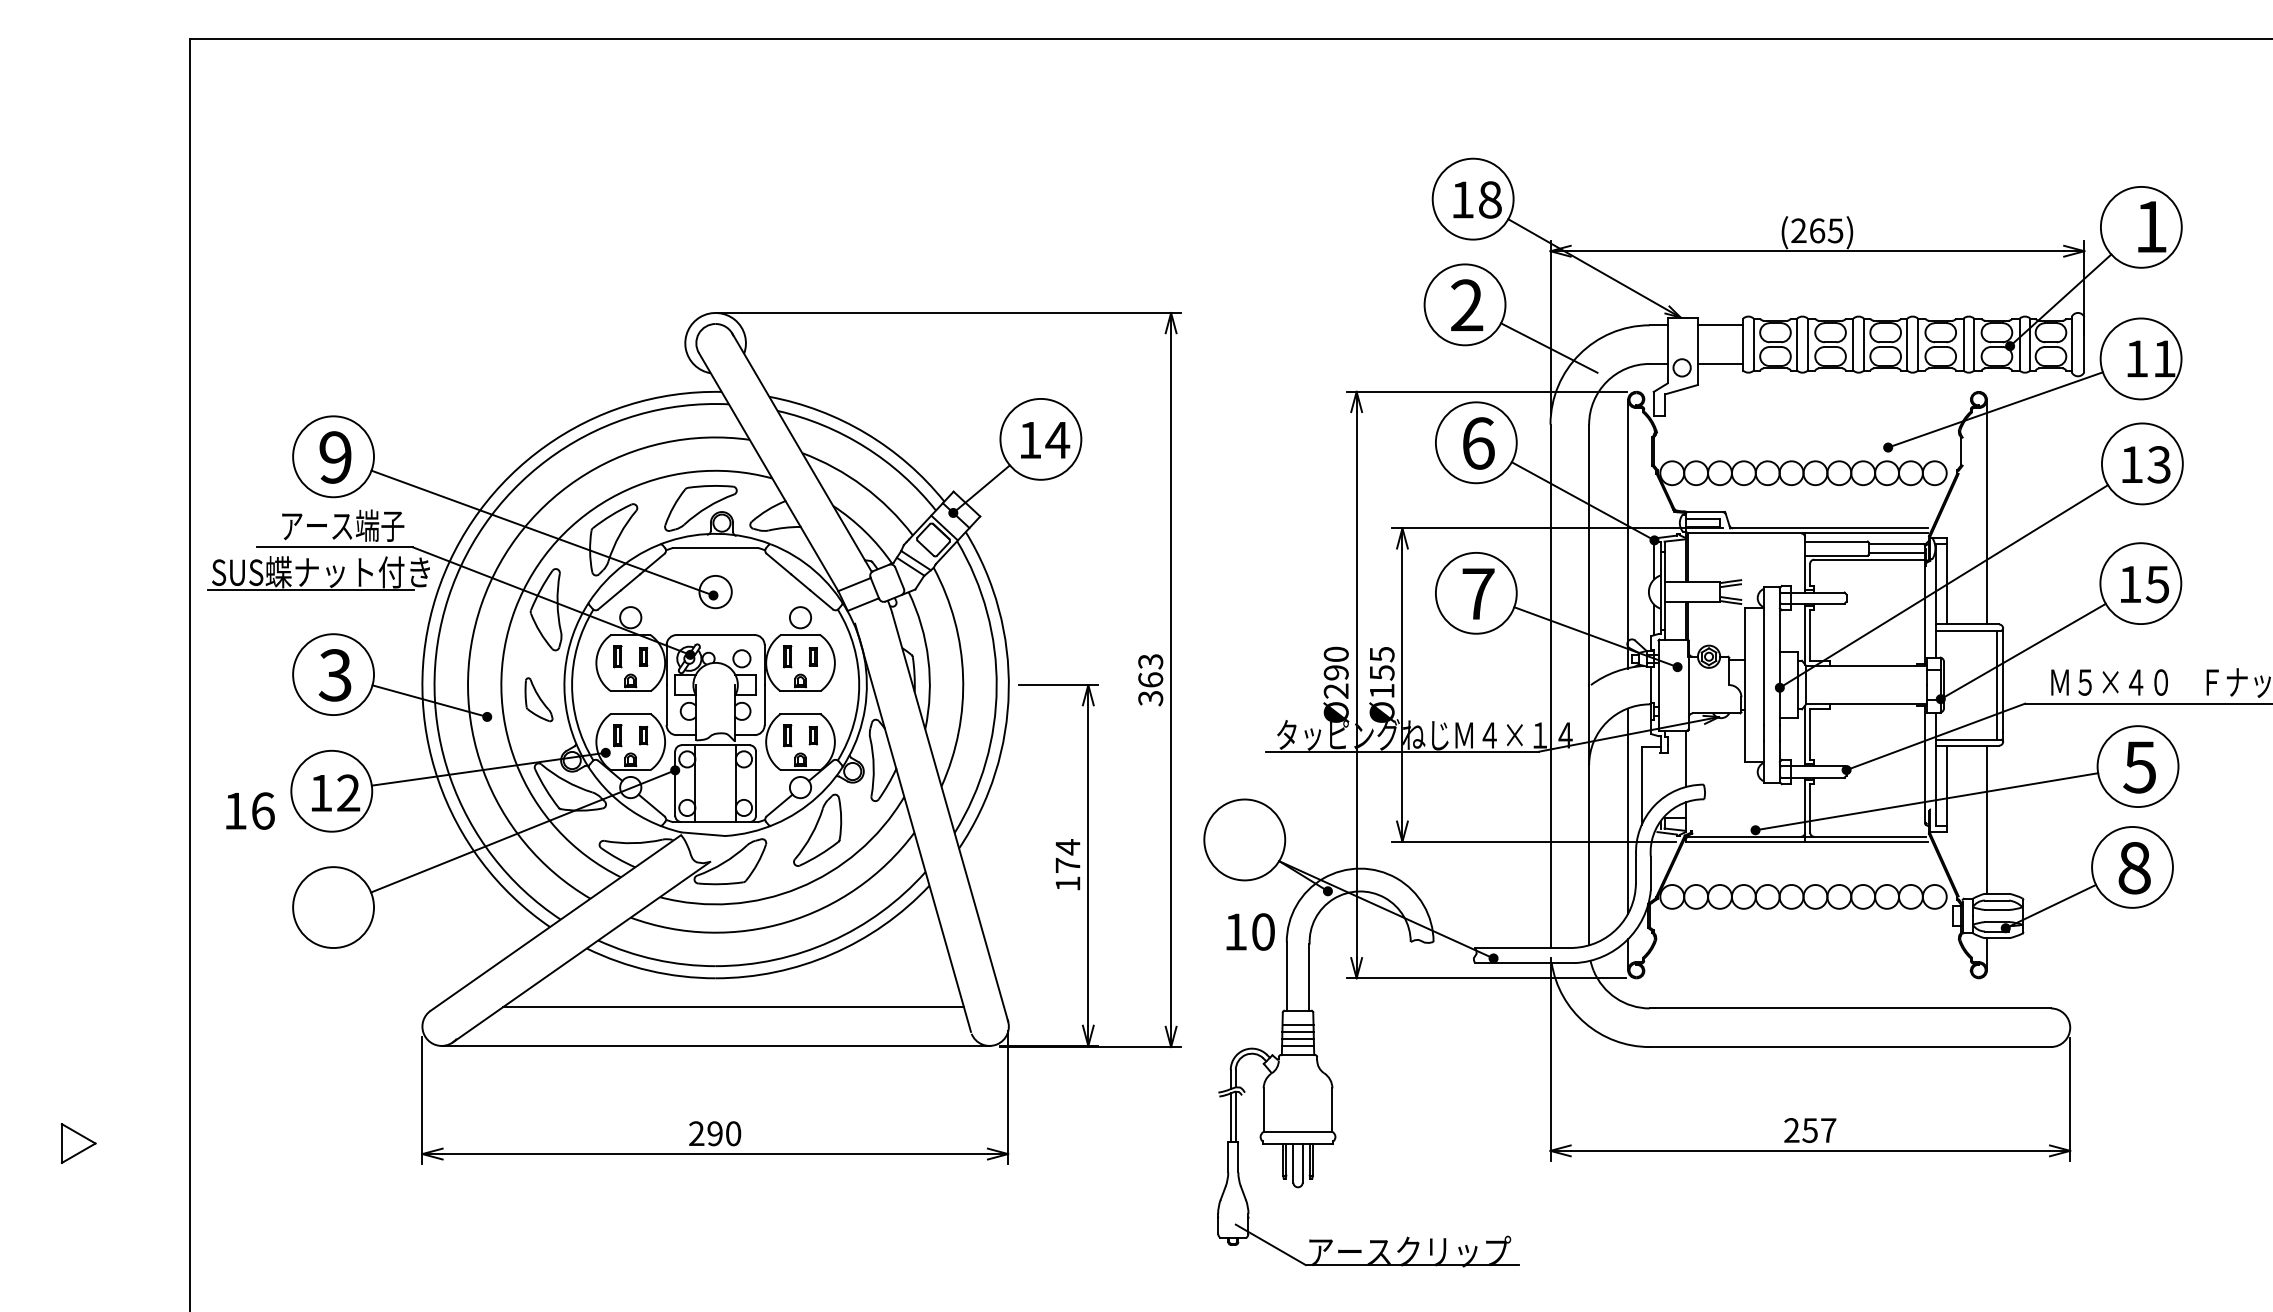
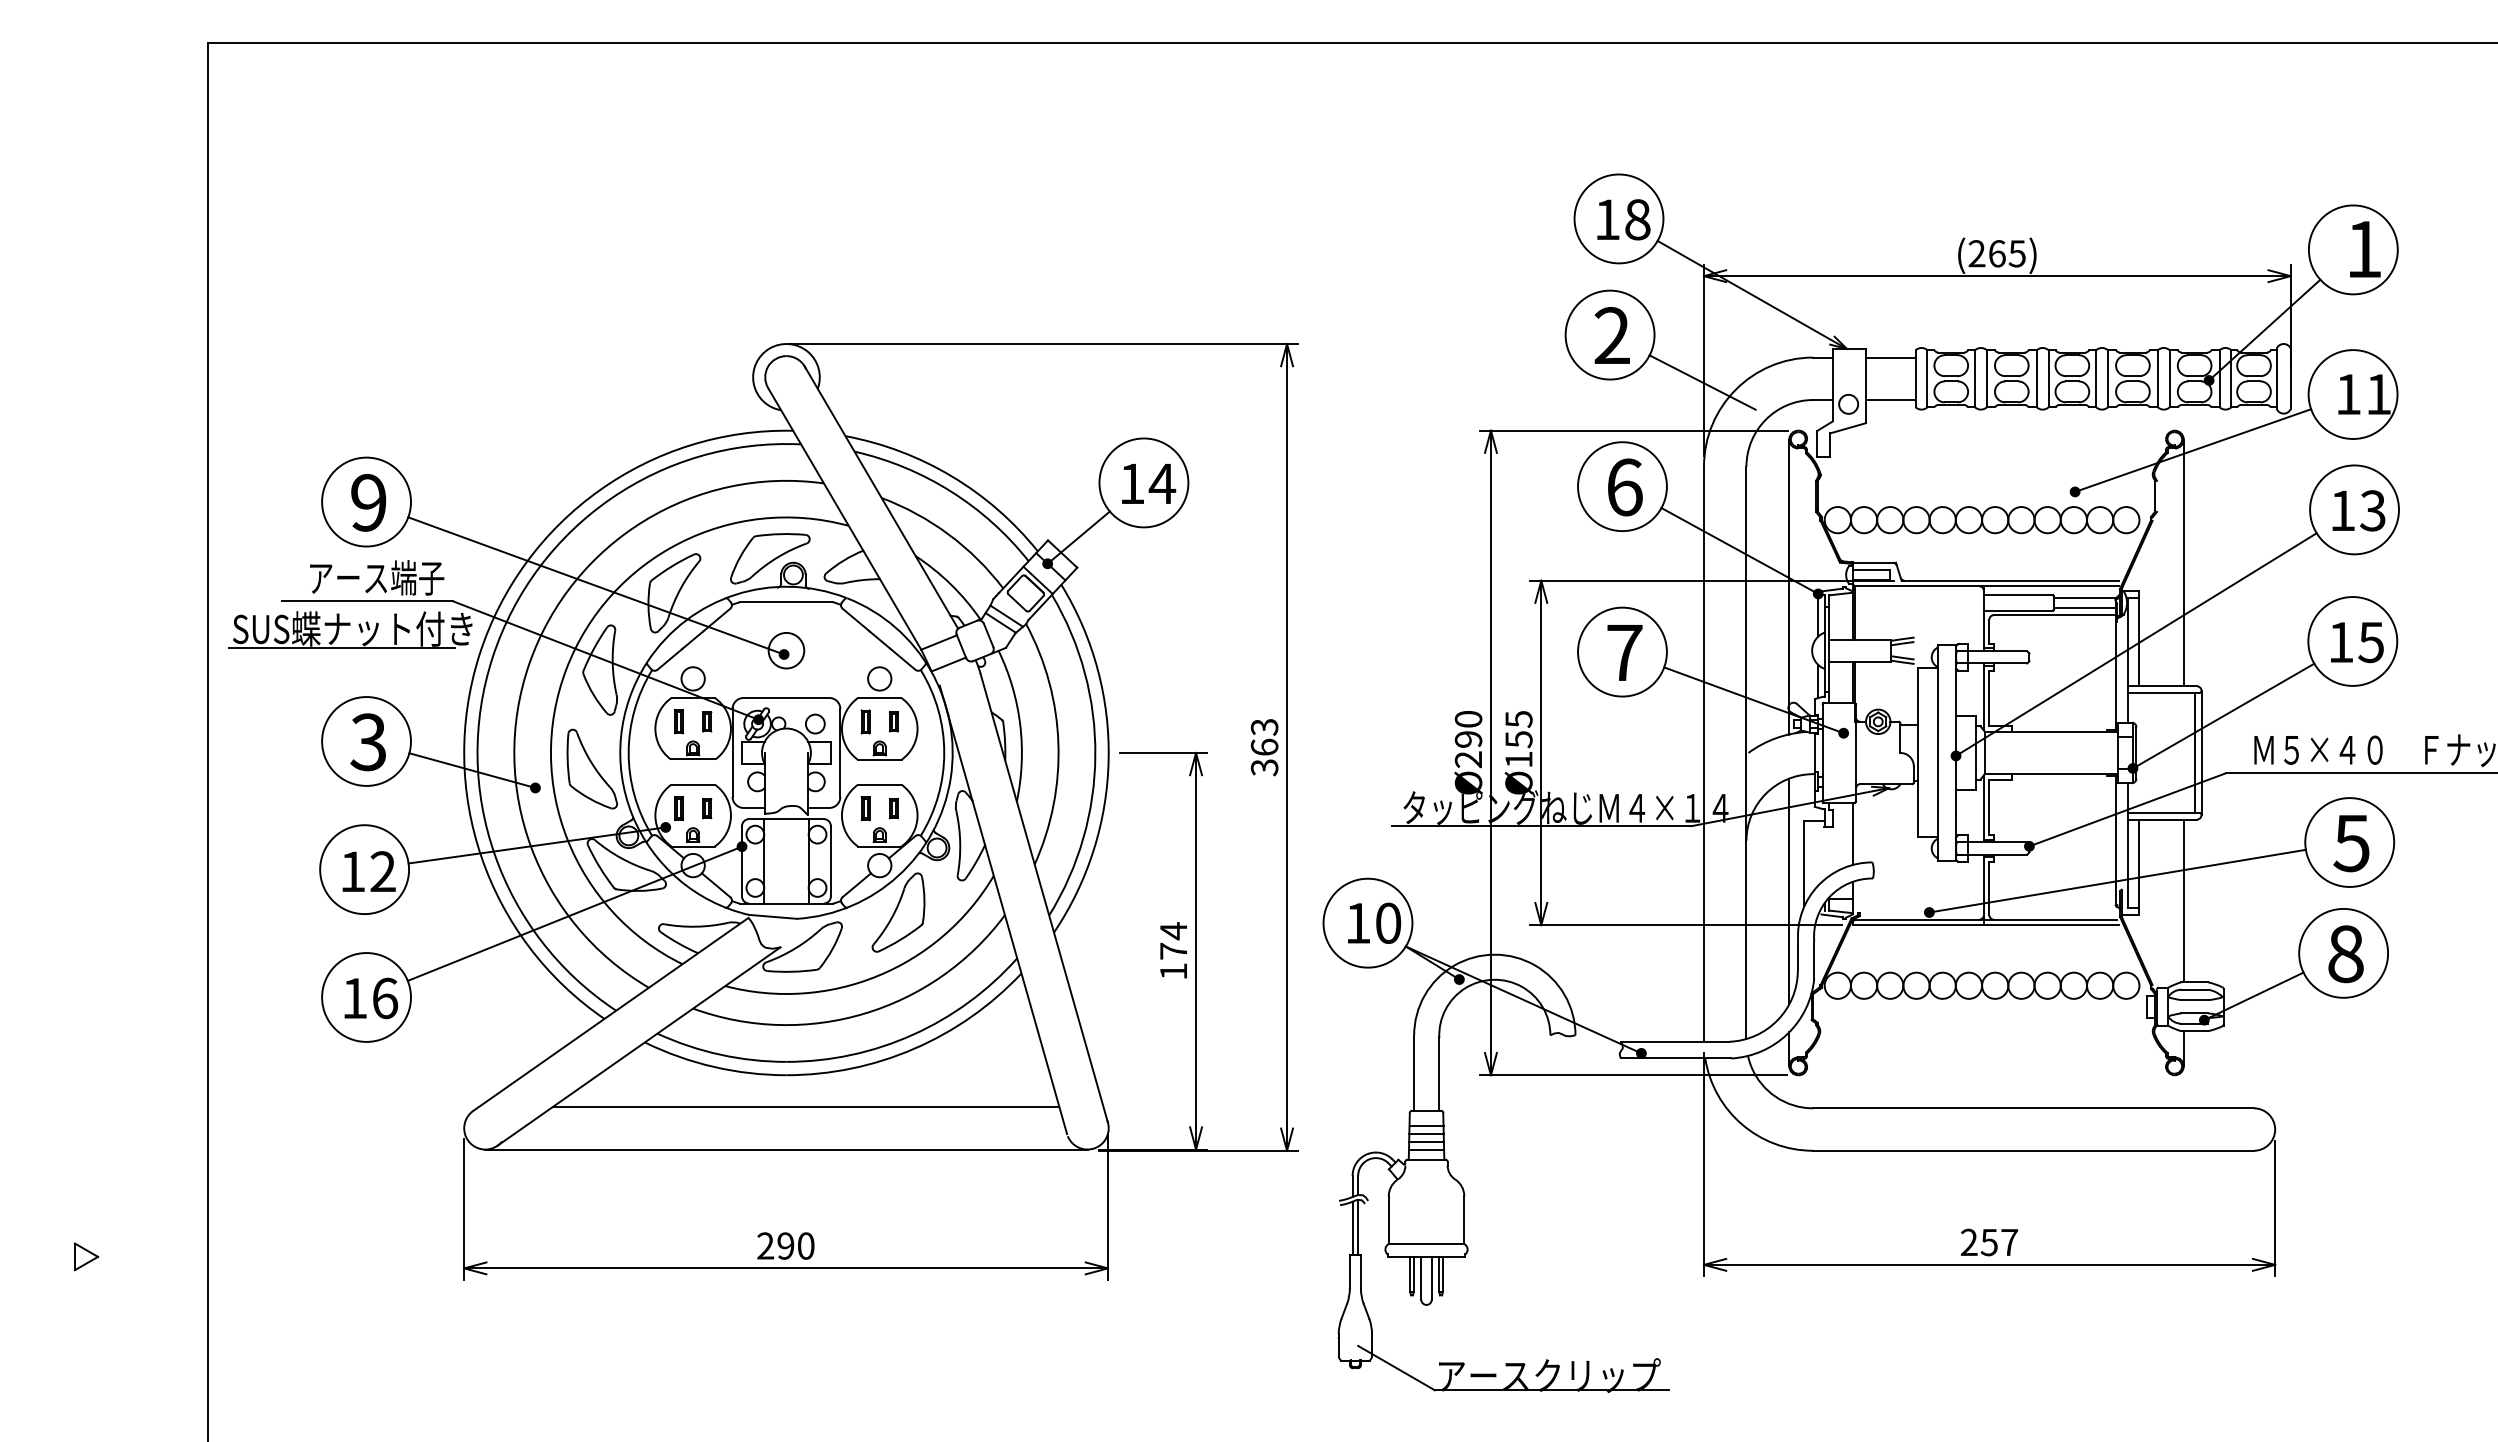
part: (539, 699) -> (592, 768), size x1.67
text: (249, 811) -> (370, 998), moved
text: (1250, 931) -> (1374, 922), moved
part: (78, 1143) -> (86, 1256), size x0.62

